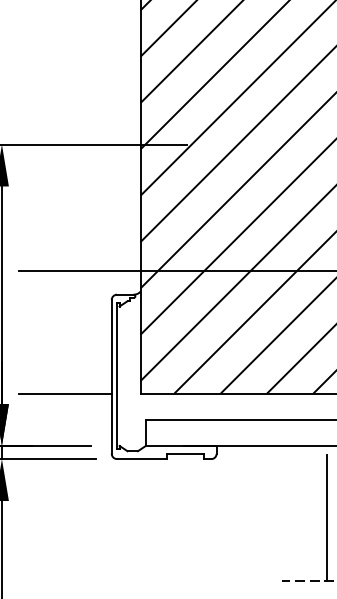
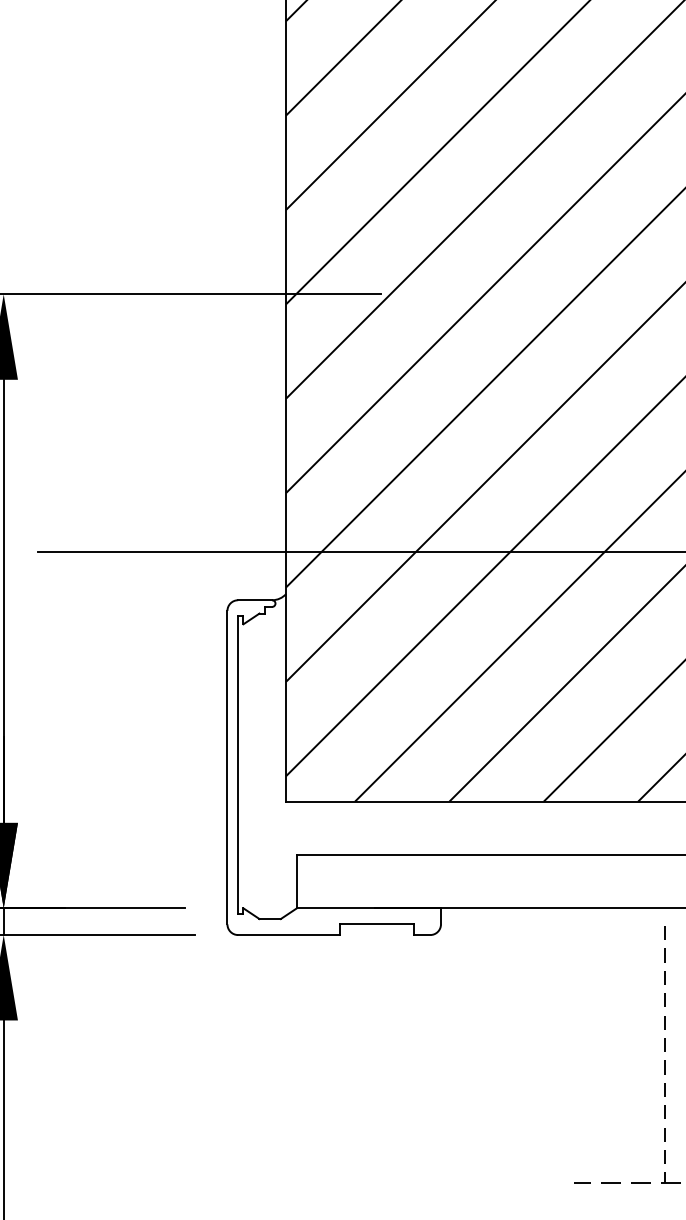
line: (64, 393) -> (131, 801), removed
line: (326, 518) -> (664, 1056), solid -> dashed

